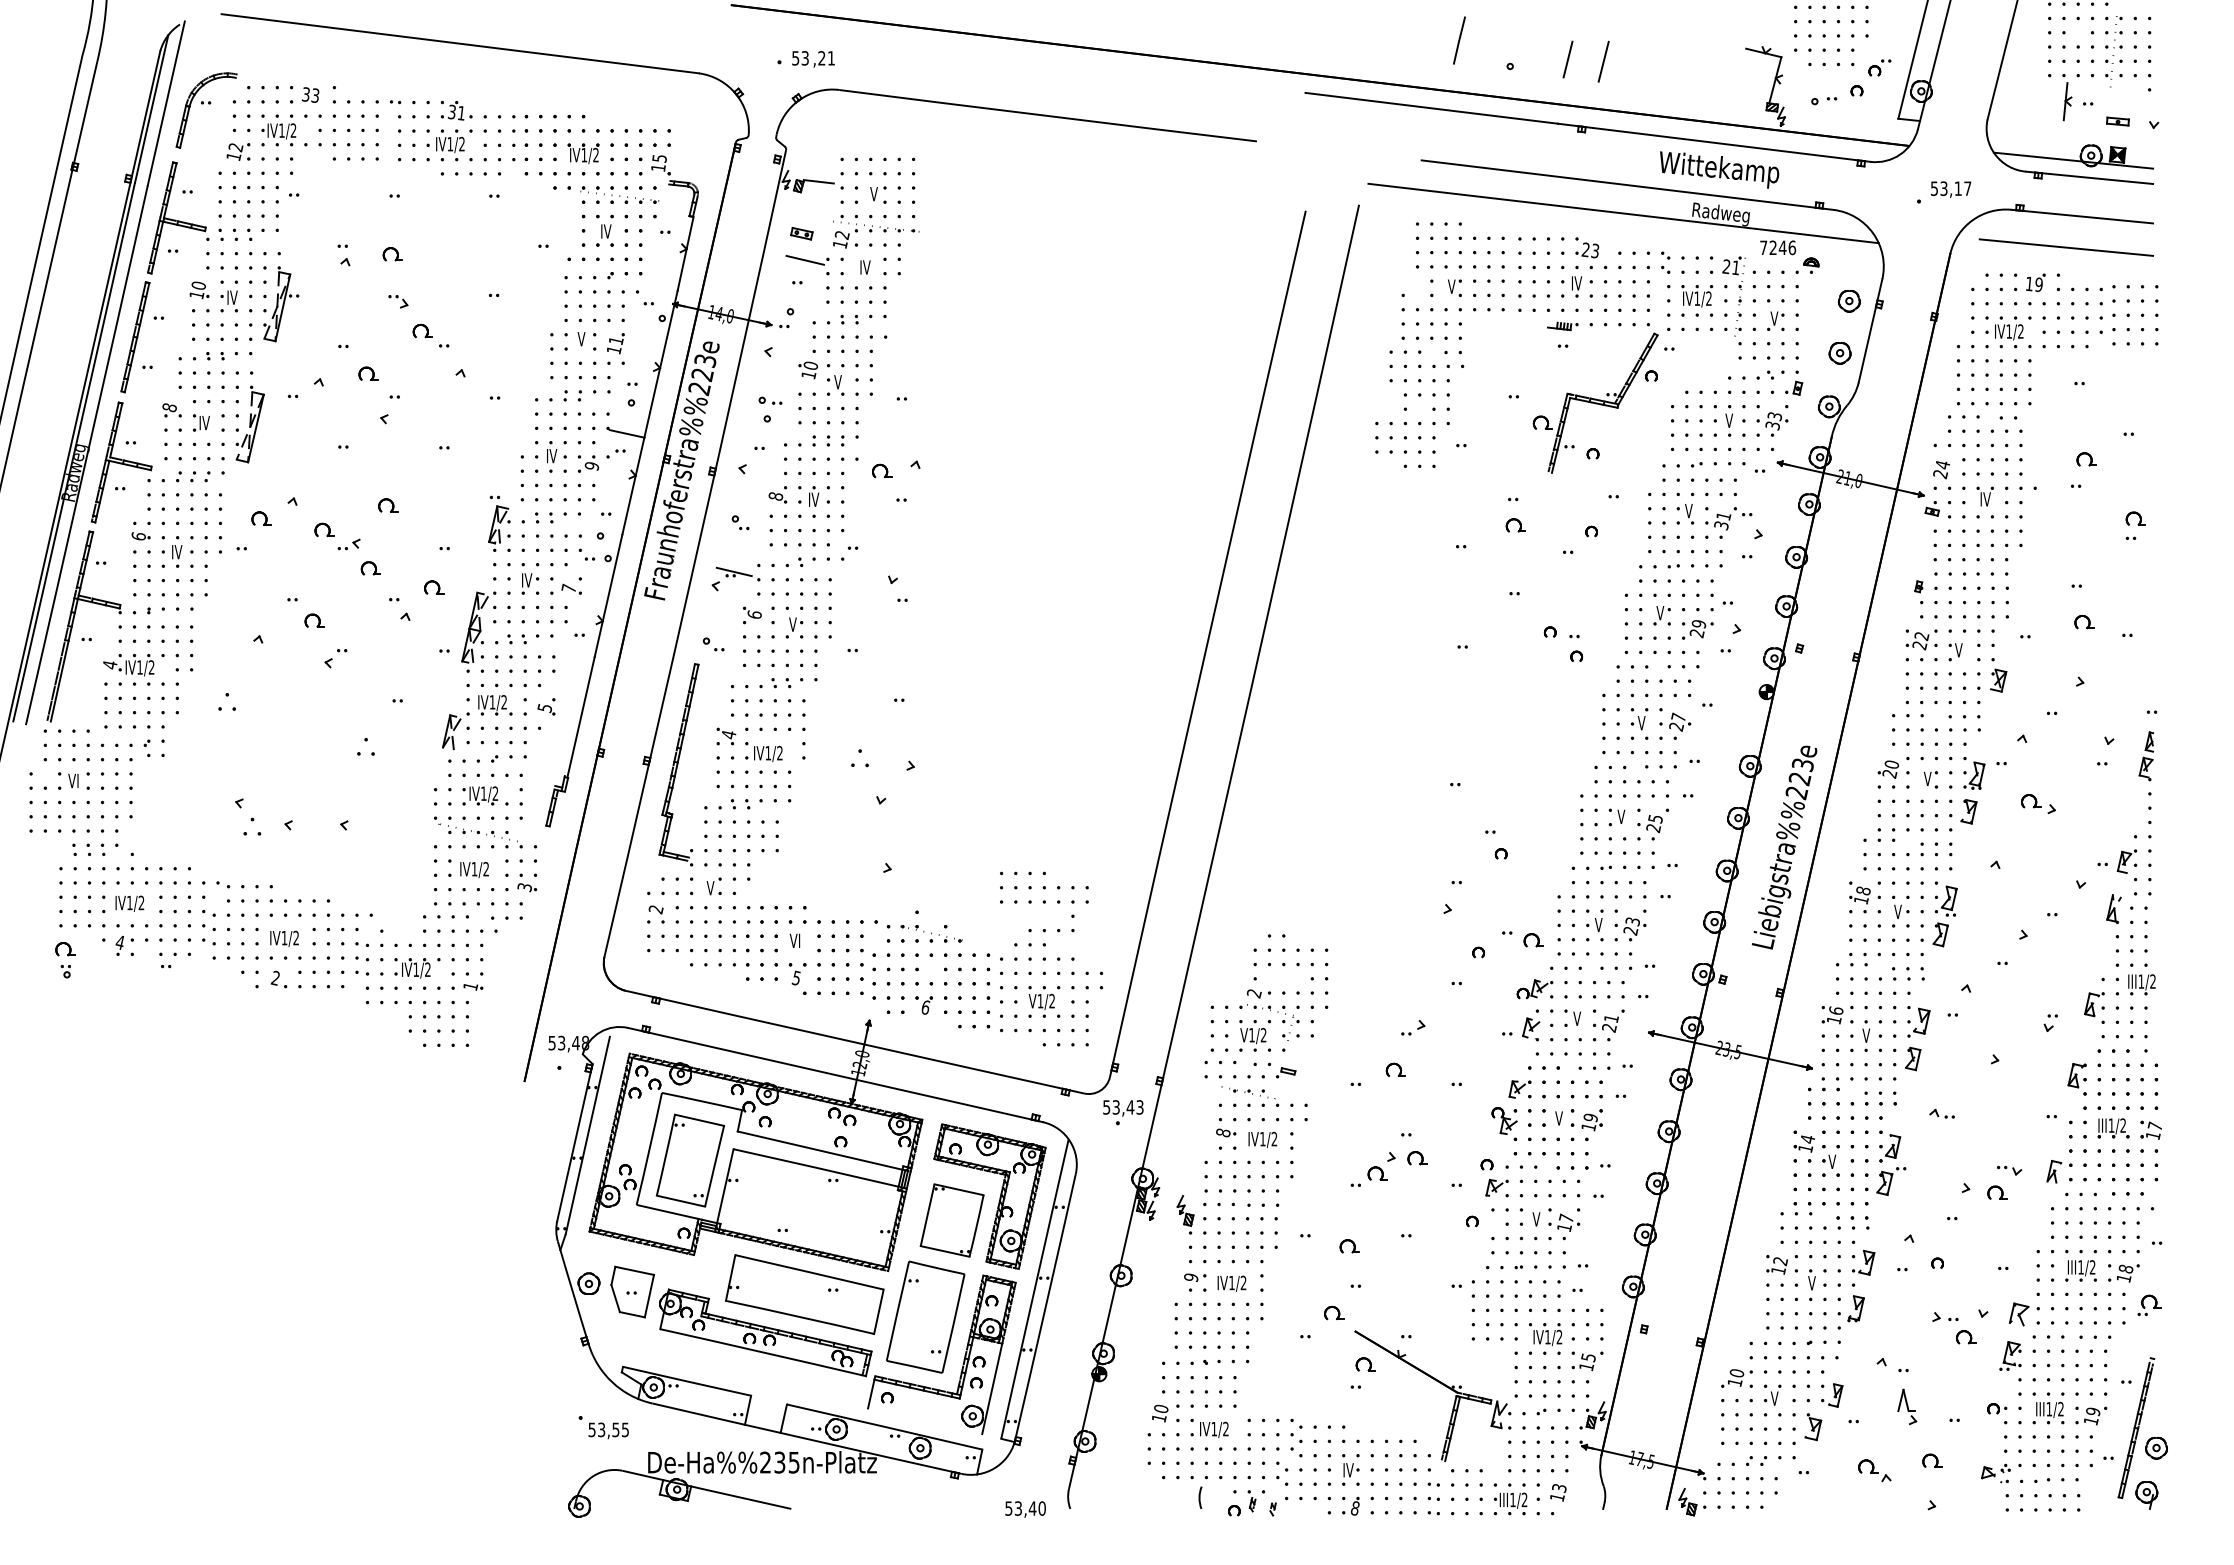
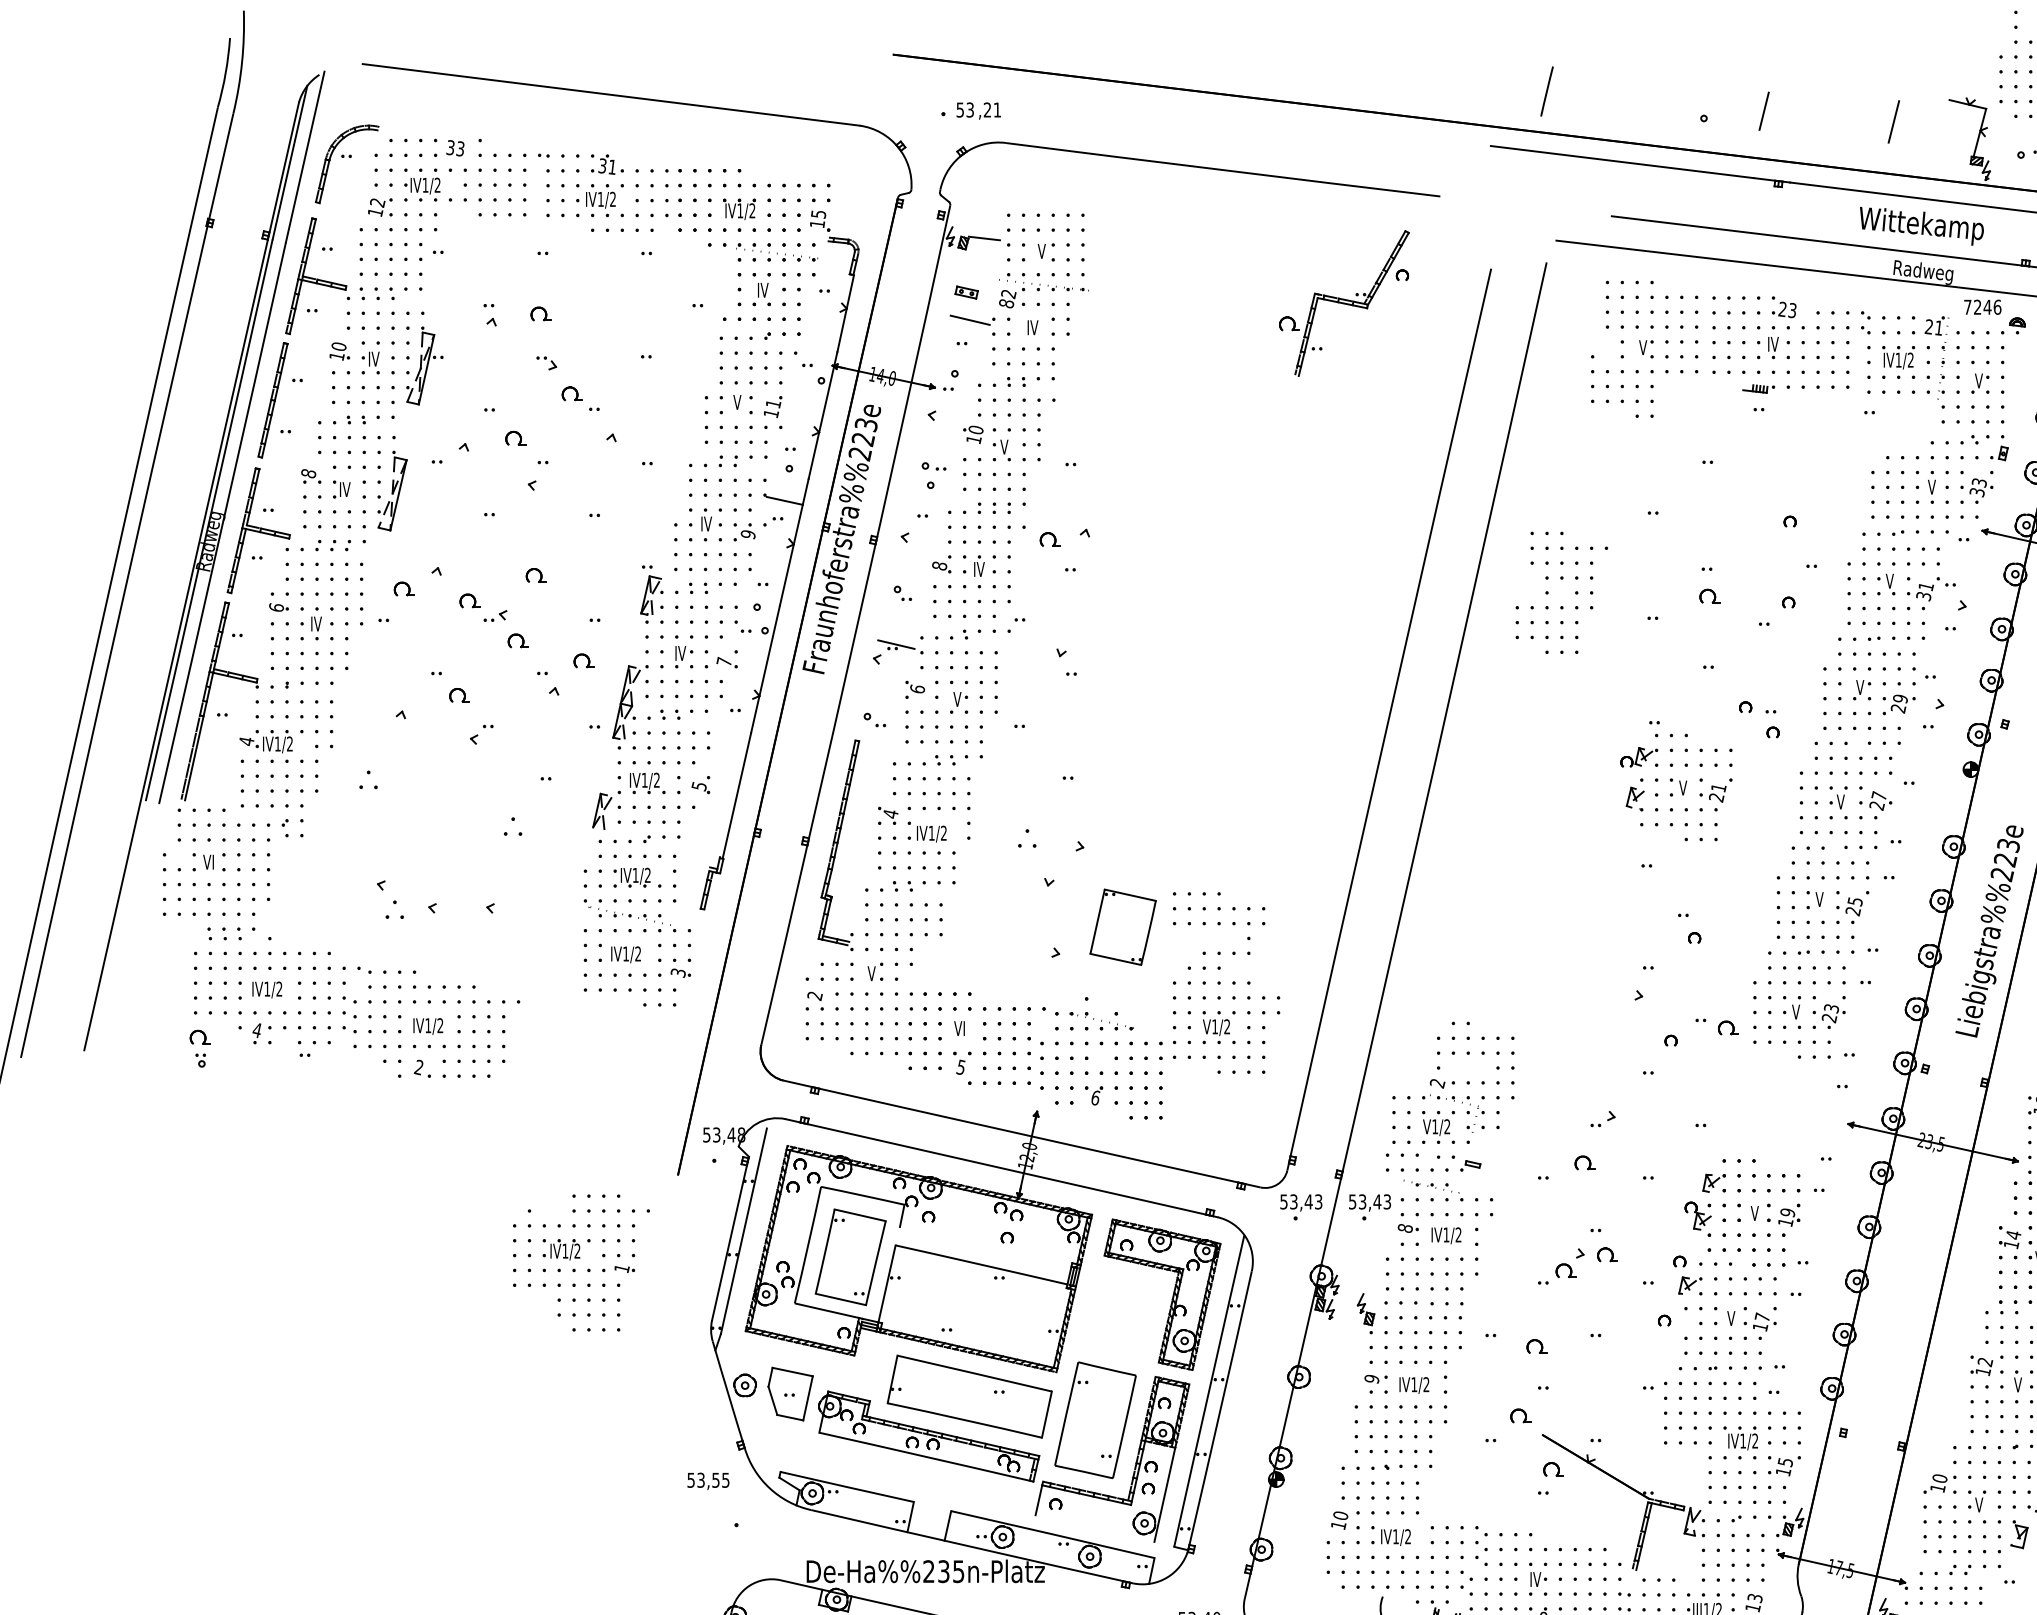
line: (1459, 40) -> (1547, 91), moved
line: (1603, 61) -> (1893, 121), moved
text: (840, 244) -> (1006, 303), 12 -> 82
part: (1419, 396) -> (1561, 579), moved
part: (1595, 402) -> (1344, 302), moved
part: (1051, 958) -> (1226, 982), moved
part: (431, 980) -> (581, 1262), moved
part: (1570, 1017) -> (1676, 786), moved
part: (1189, 1112) -> (1370, 1207), added
line: (819, 1150) -> (985, 1246), removed
part: (951, 1220) -> (1122, 927), moved
text: (608, 1430) -> (708, 1480), moved

